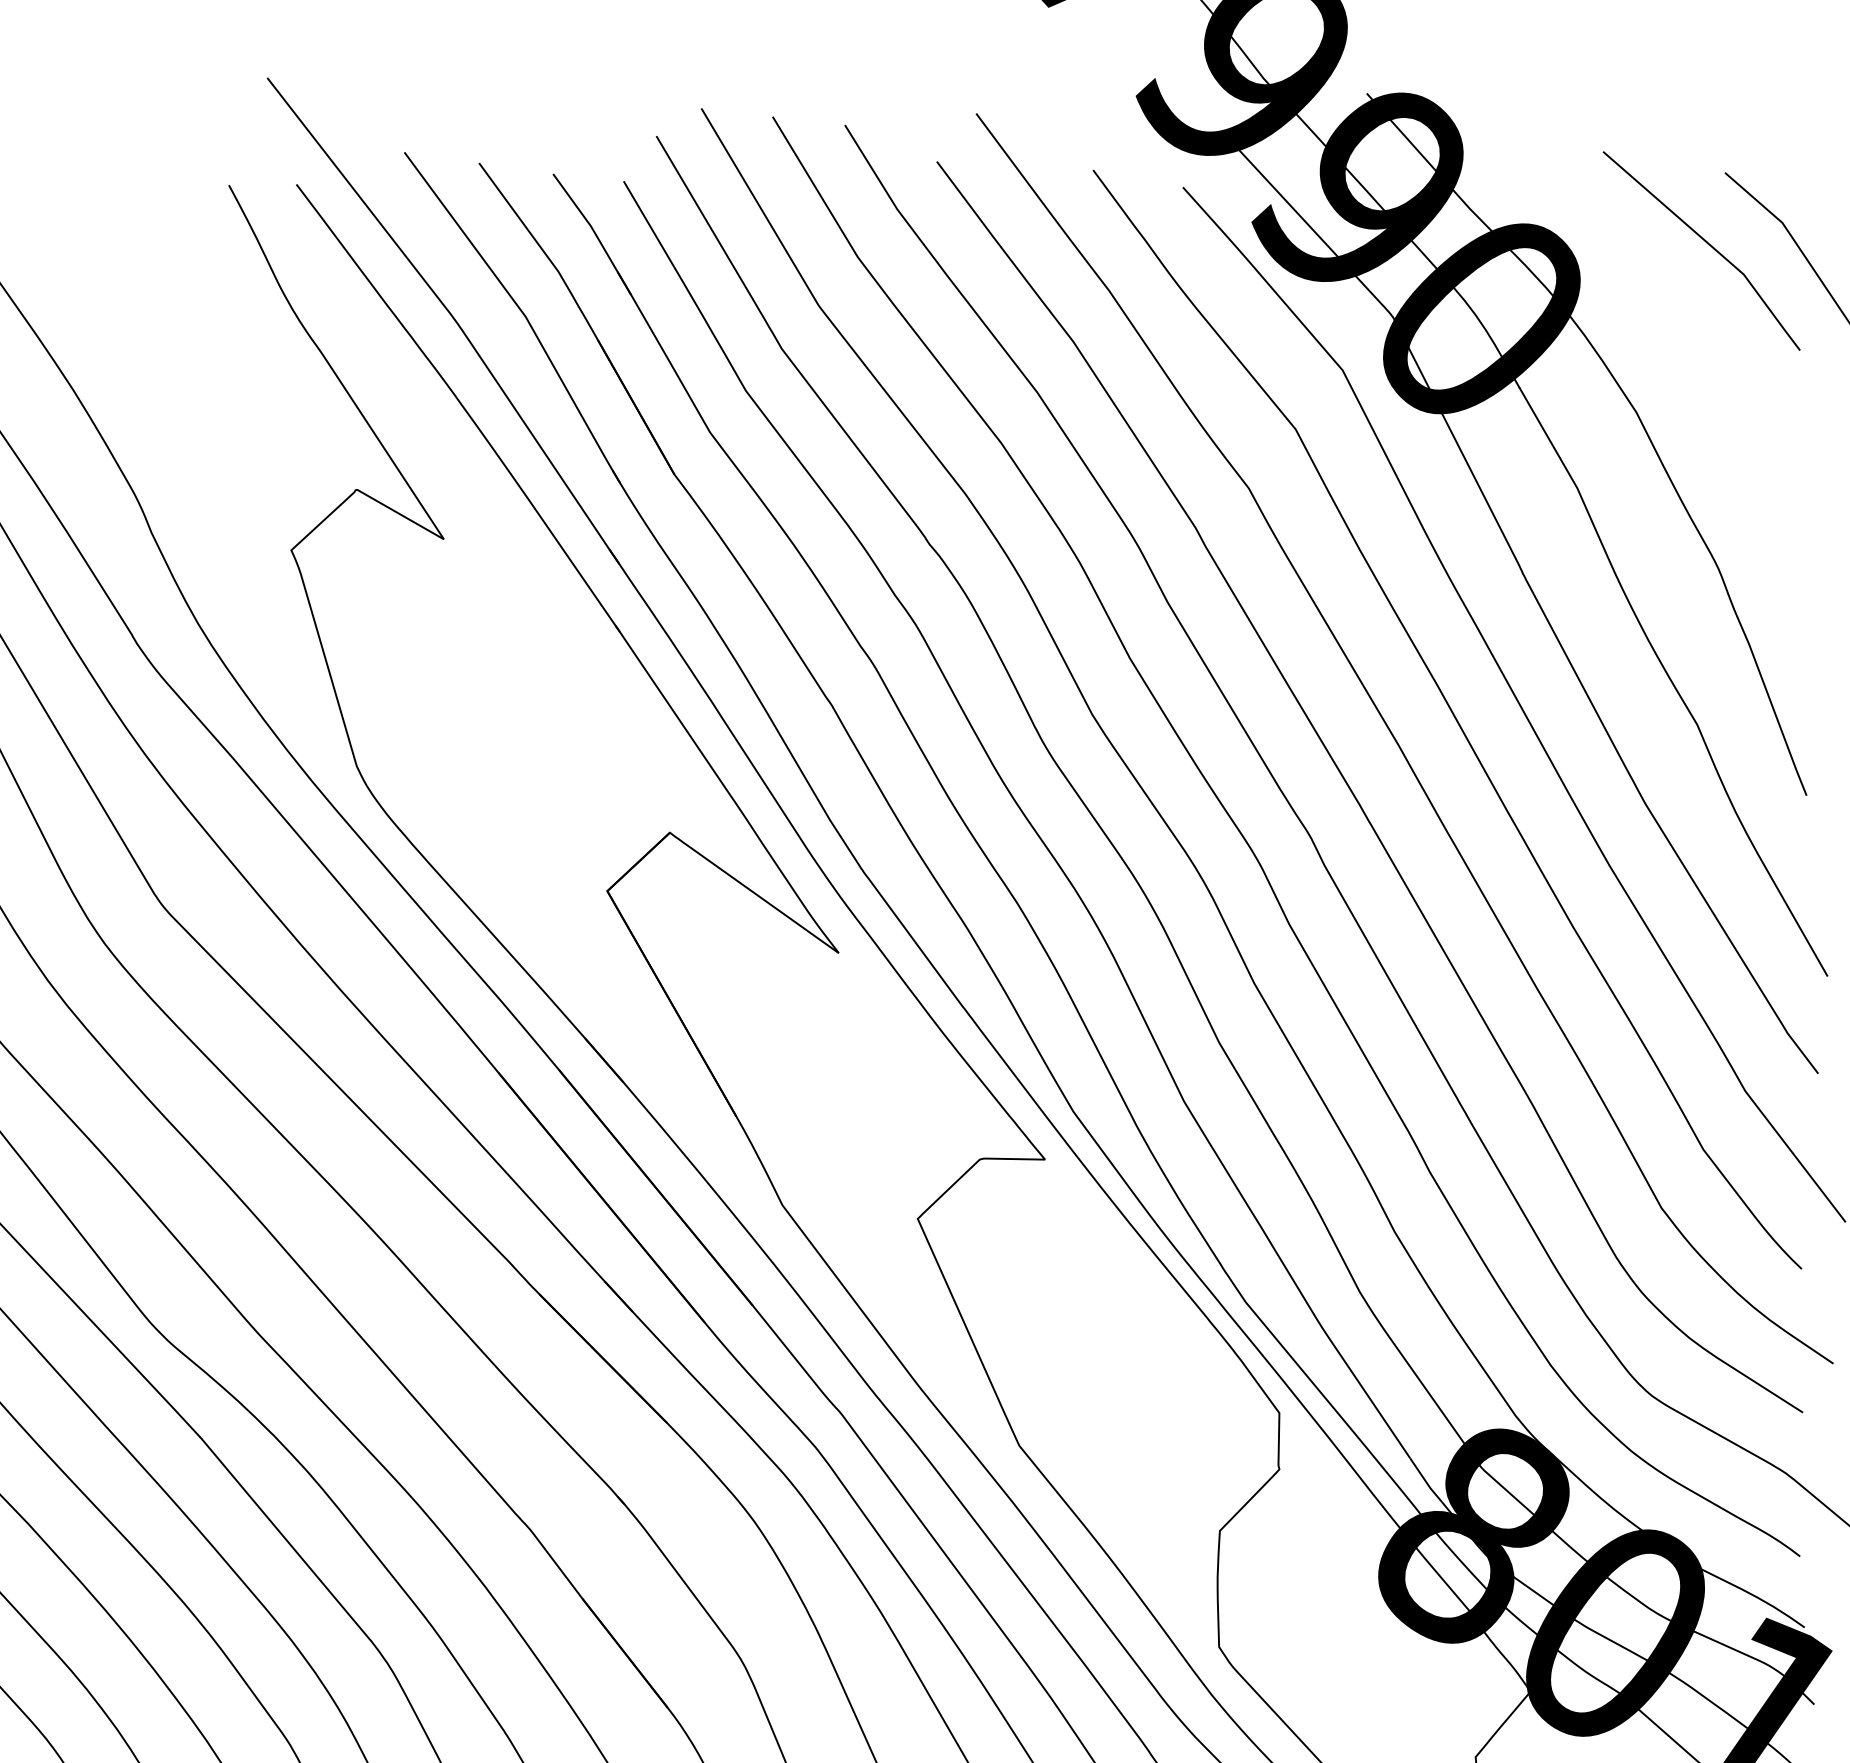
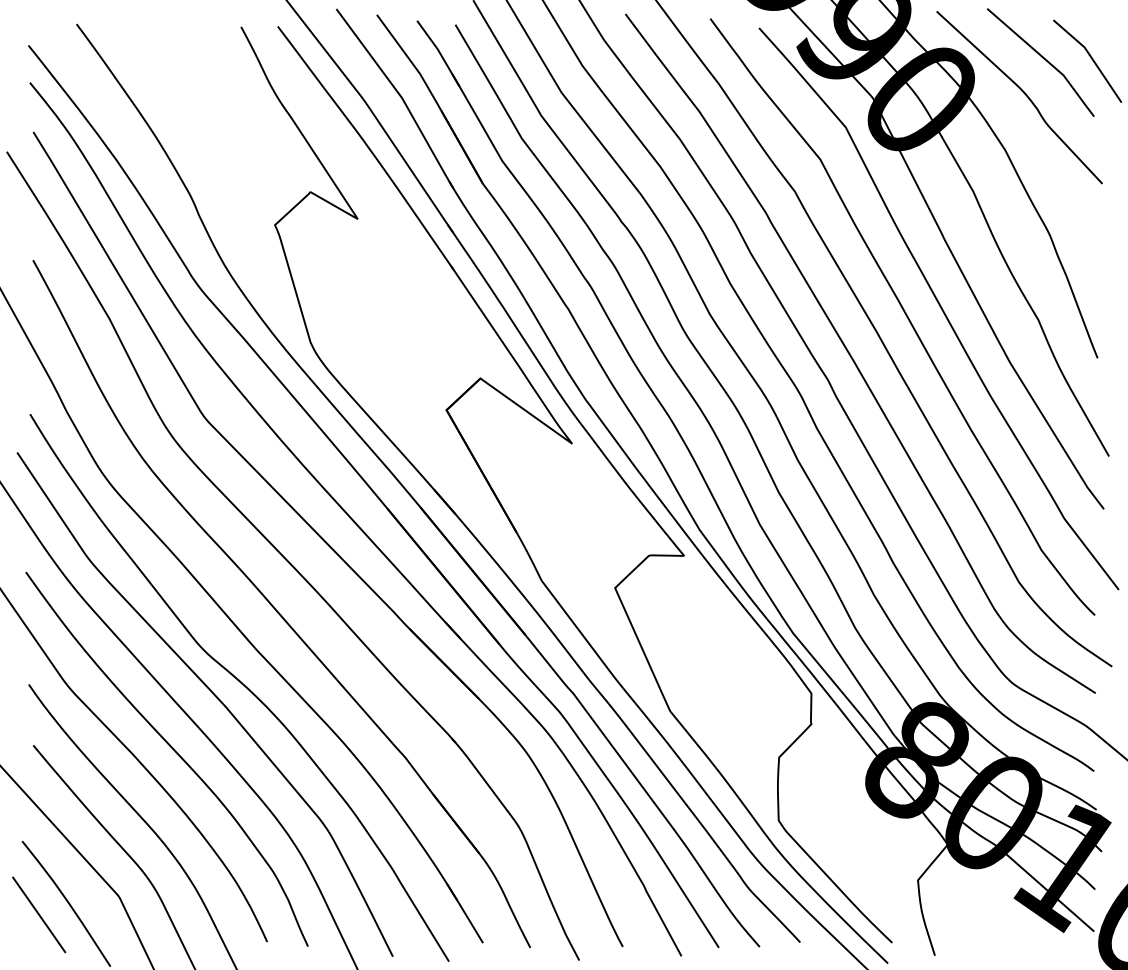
curve: (1669, 307) -> (1023, 93), added

